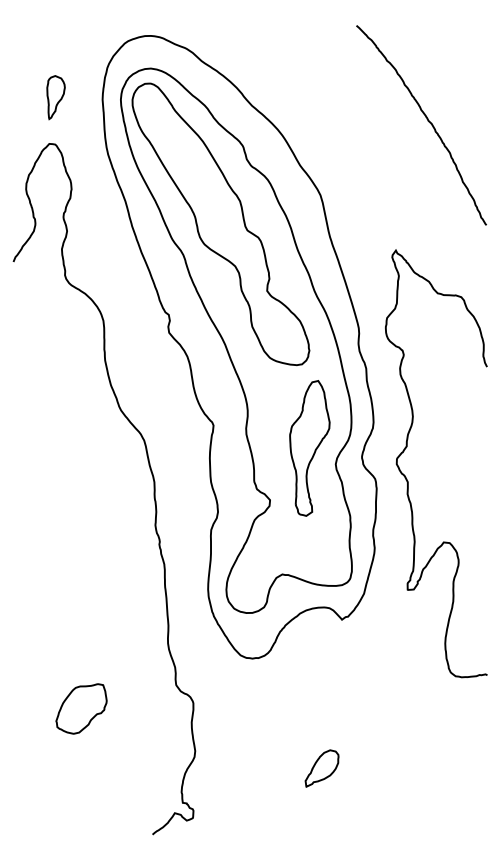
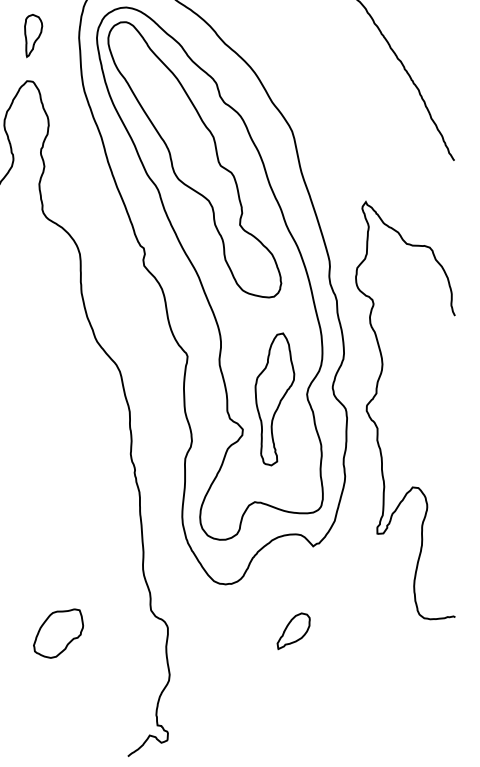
part: (309, 448) -> (274, 399), moved
curve: (406, 477) -> (376, 423), moved
part: (321, 768) -> (293, 631), moved

